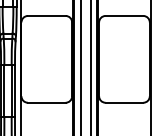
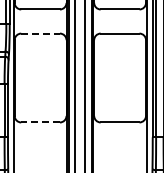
line: (47, 15) -> (41, 33), solid -> dashed
line: (46, 102) -> (40, 122), solid -> dashed

